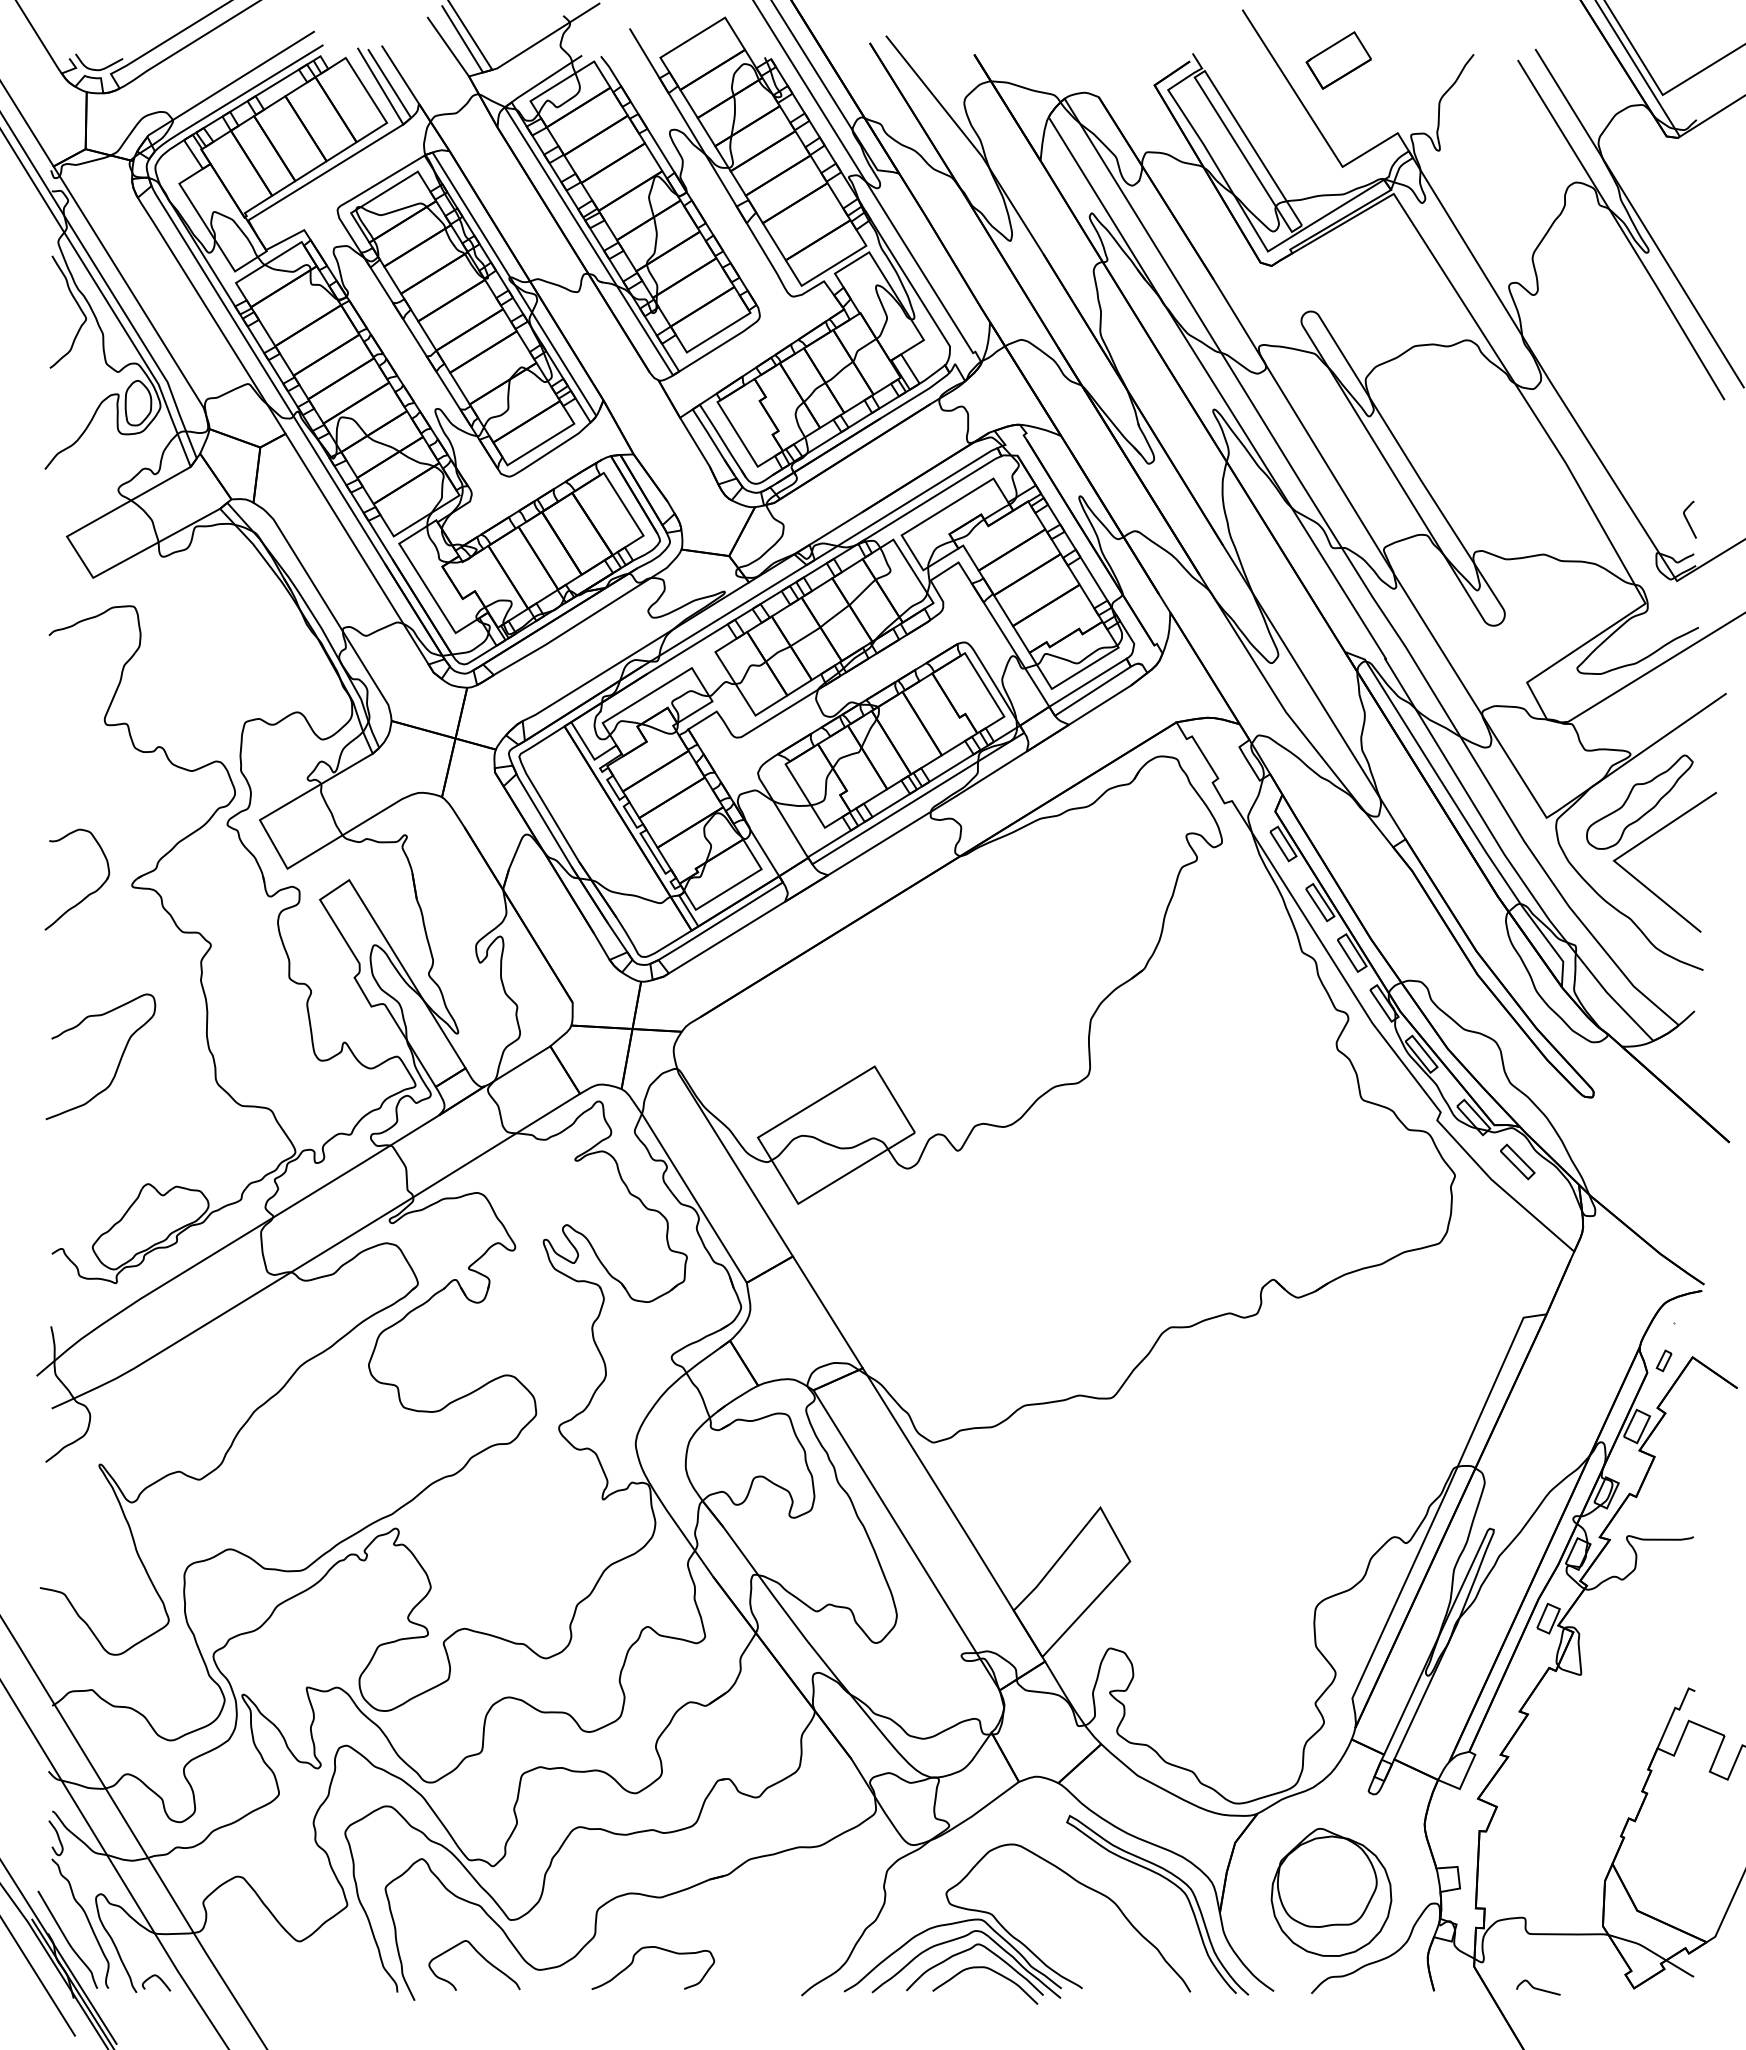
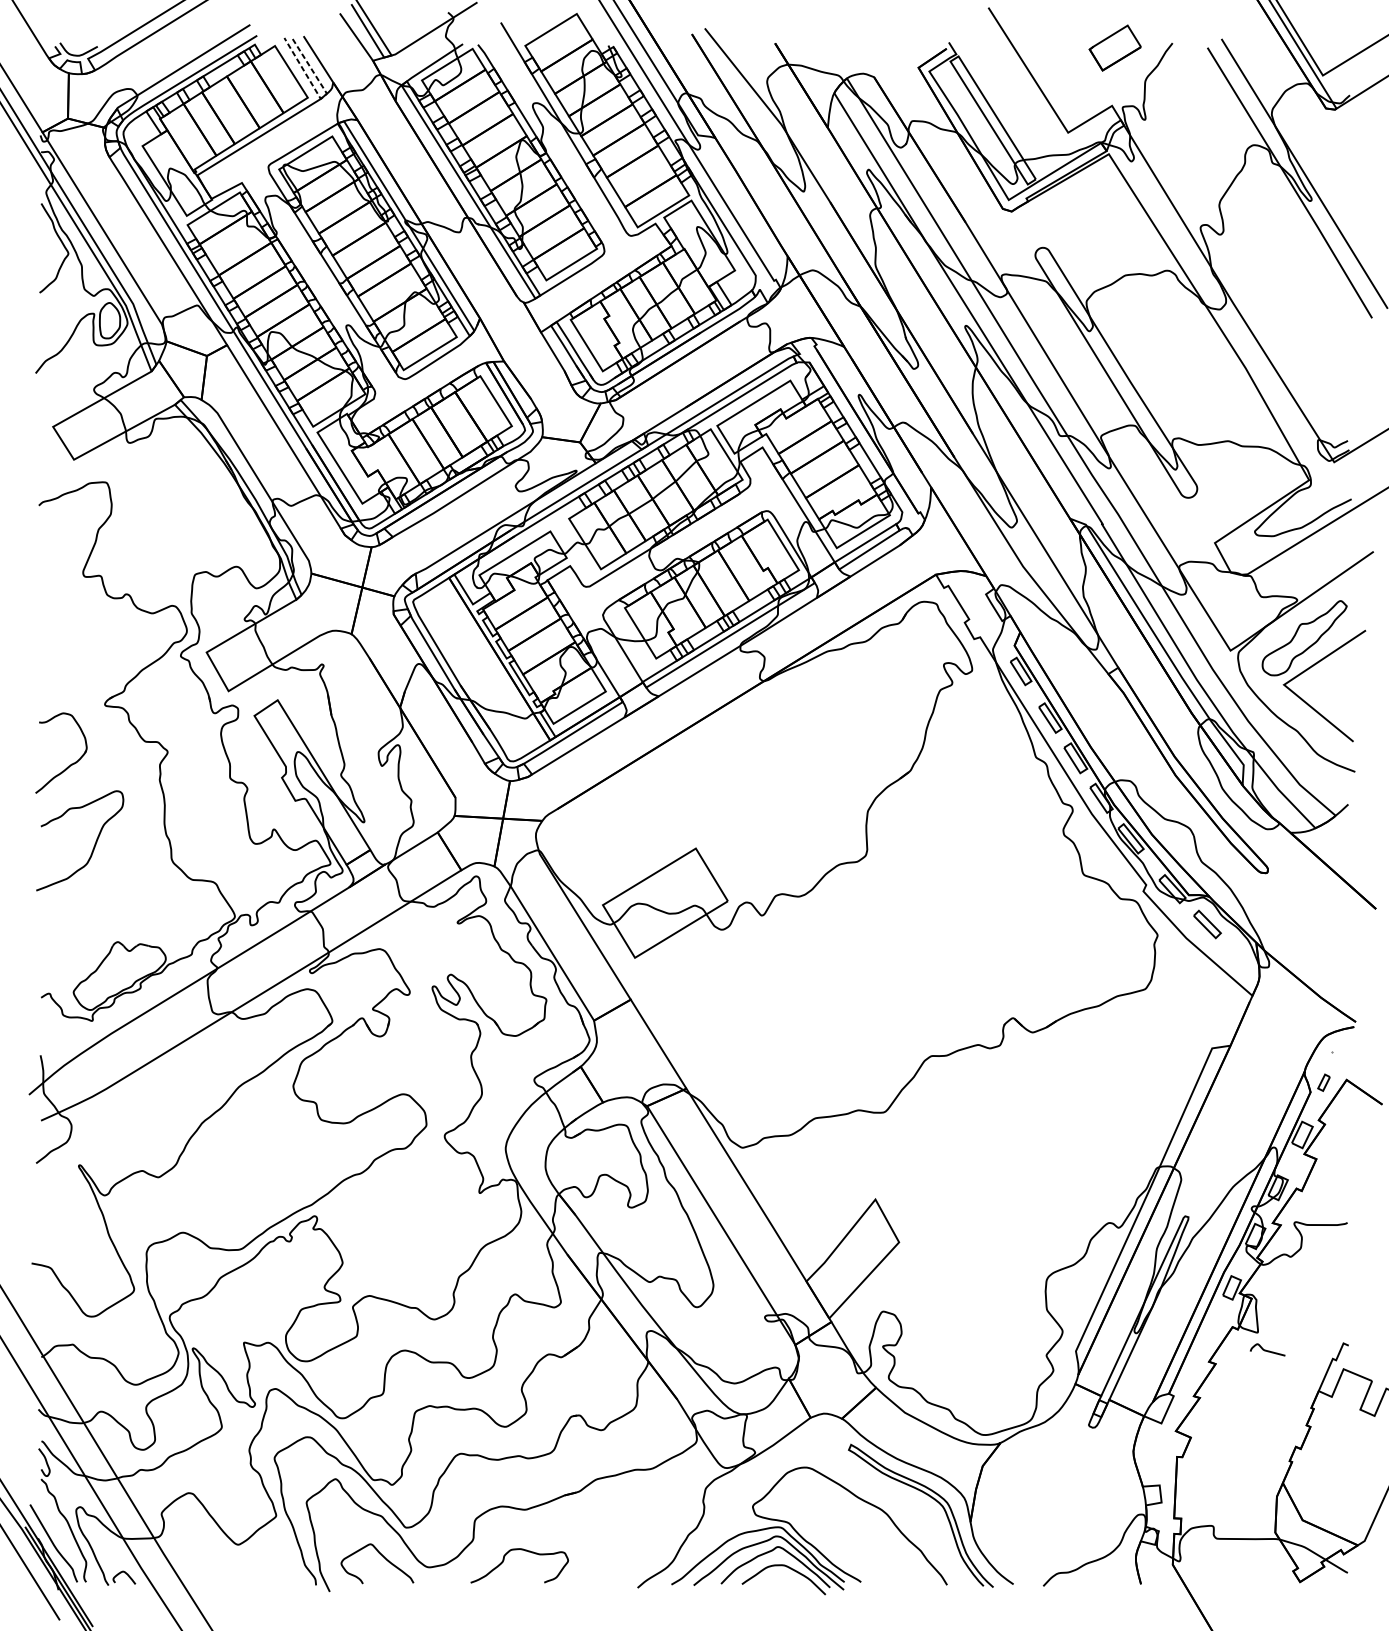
part: (1338, 60) -> (1115, 48), moved
line: (404, 123) -> (321, 98), solid -> dashed
curve: (1688, 520) -> (1343, 414), removed
part: (86, 895) -> (68, 765), moved
part: (1331, 1892) -> (1059, 1505), removed
curve: (1538, 1988) -> (1267, 1350), moved

